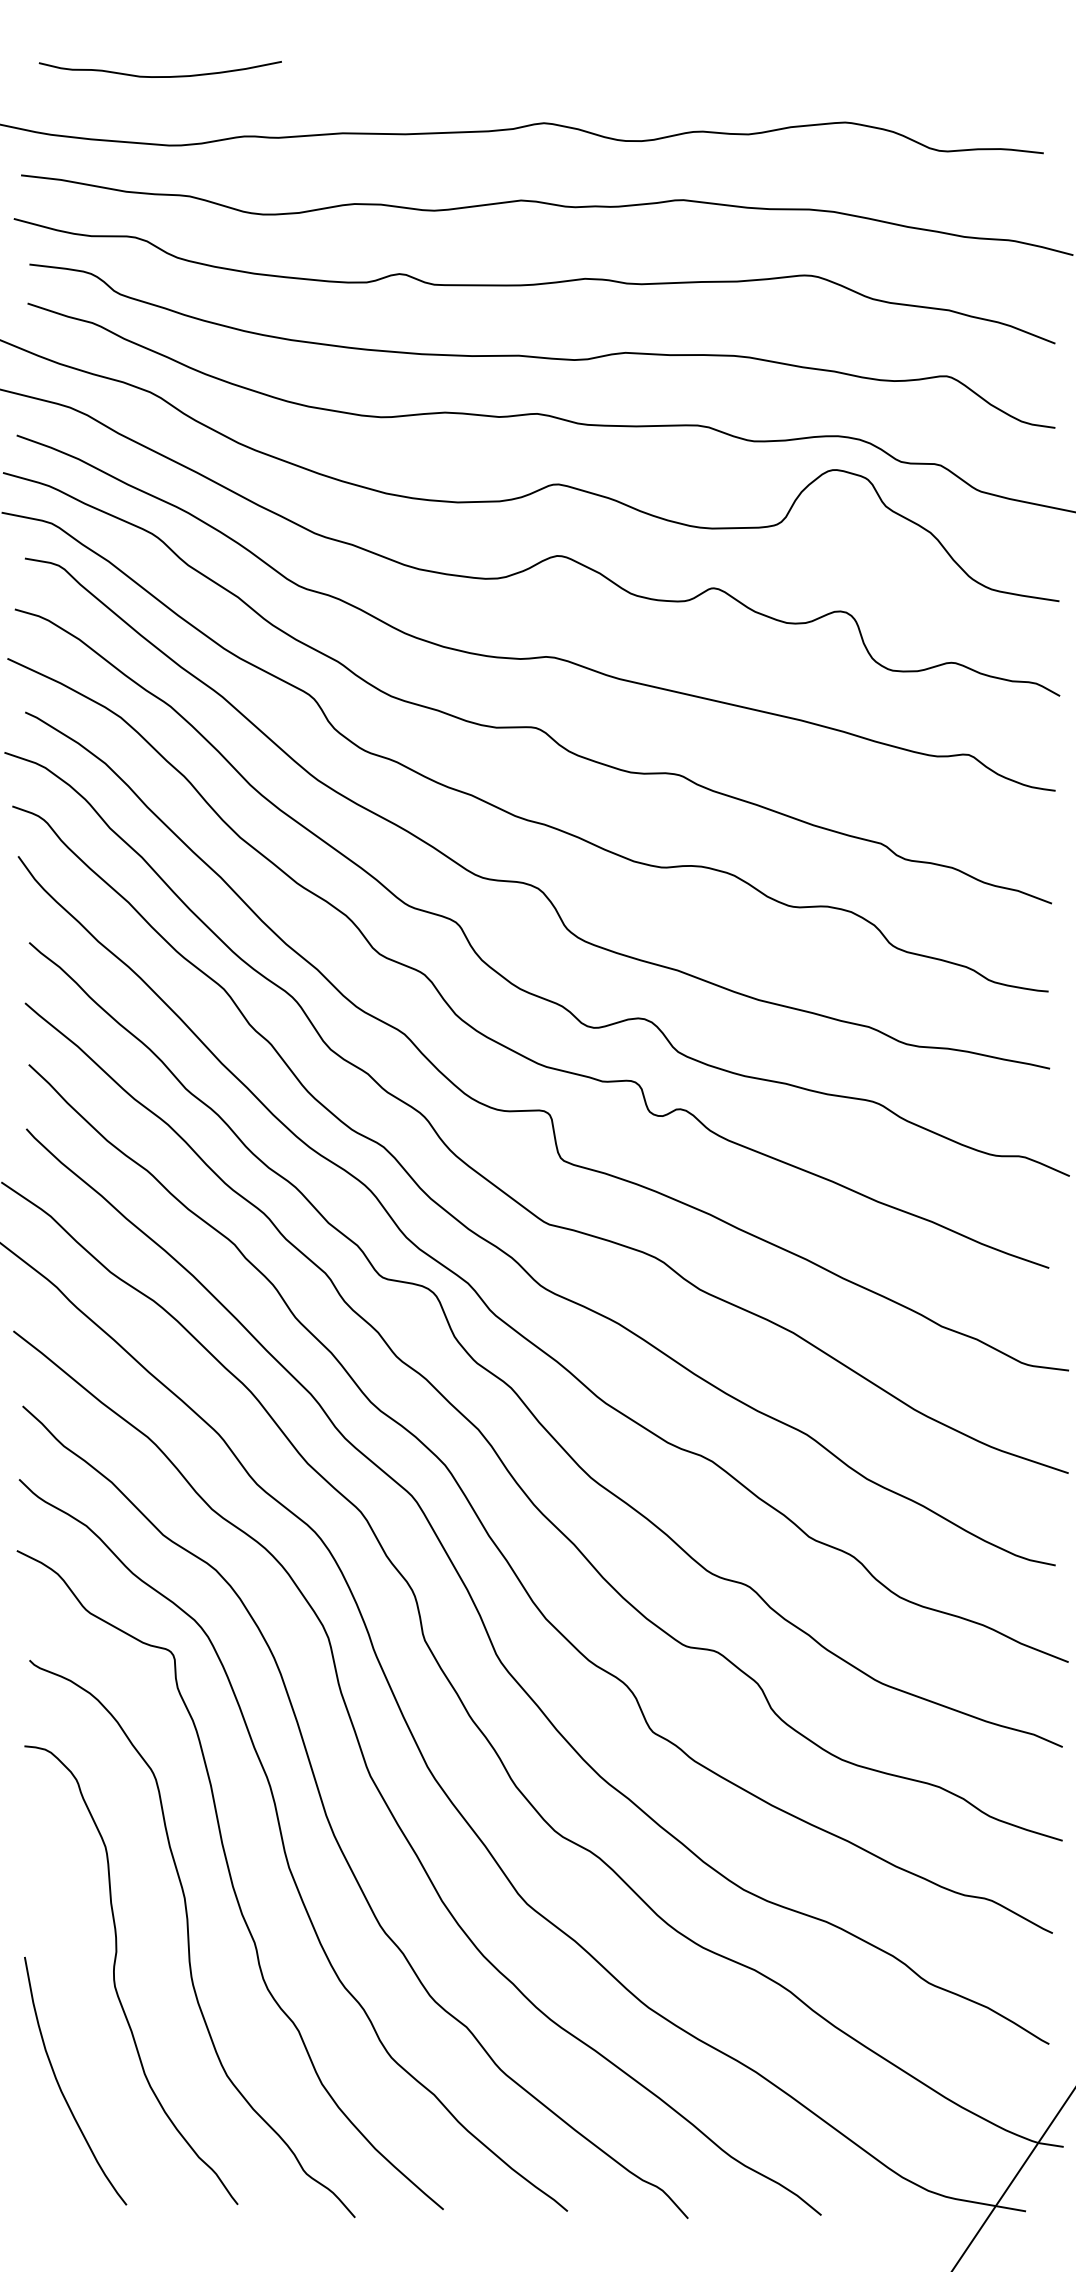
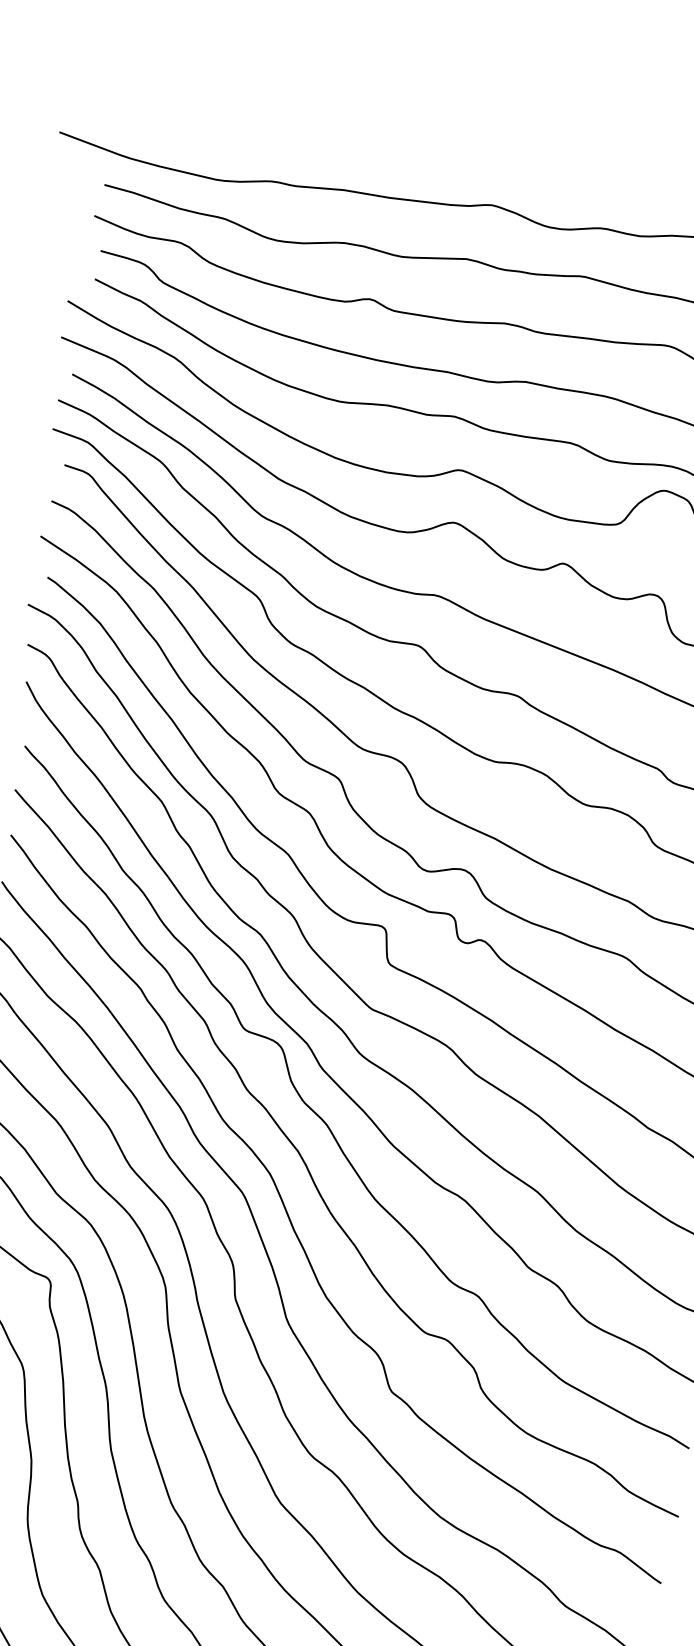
curve: (159, 76) -> (216, 128), removed

